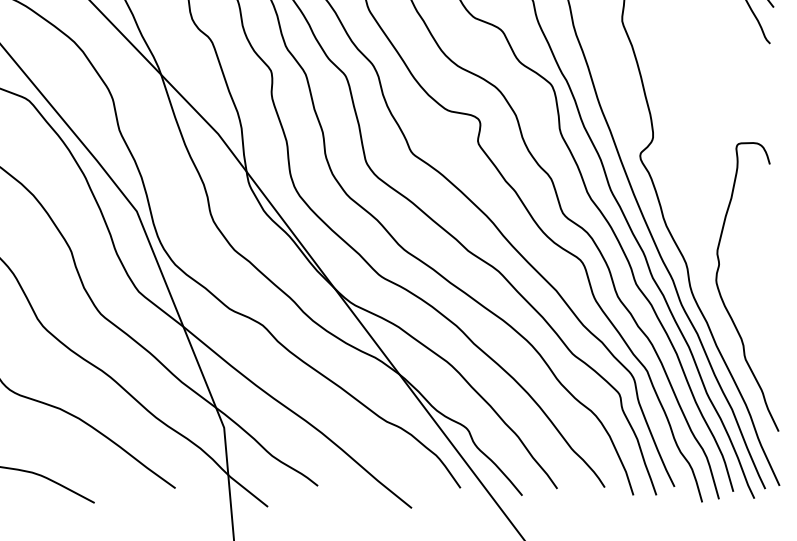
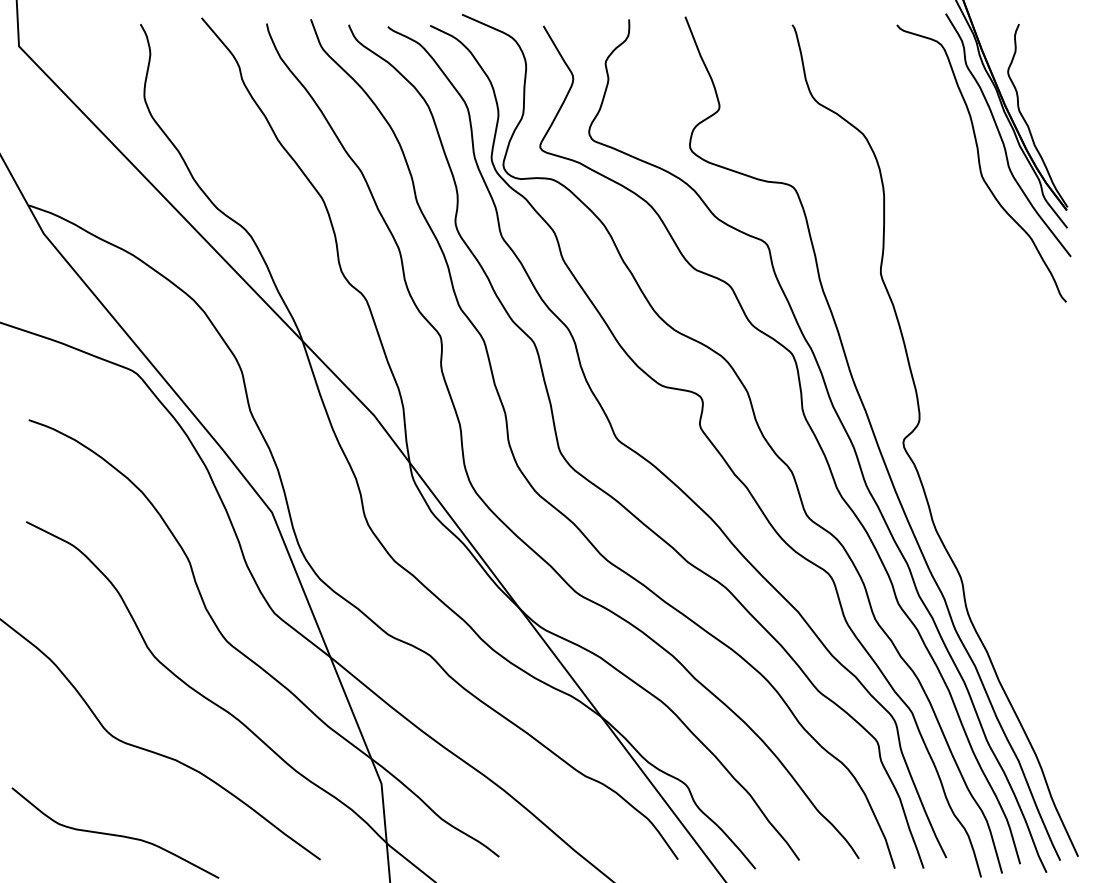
curve: (721, 295) -> (1005, 618), removed

